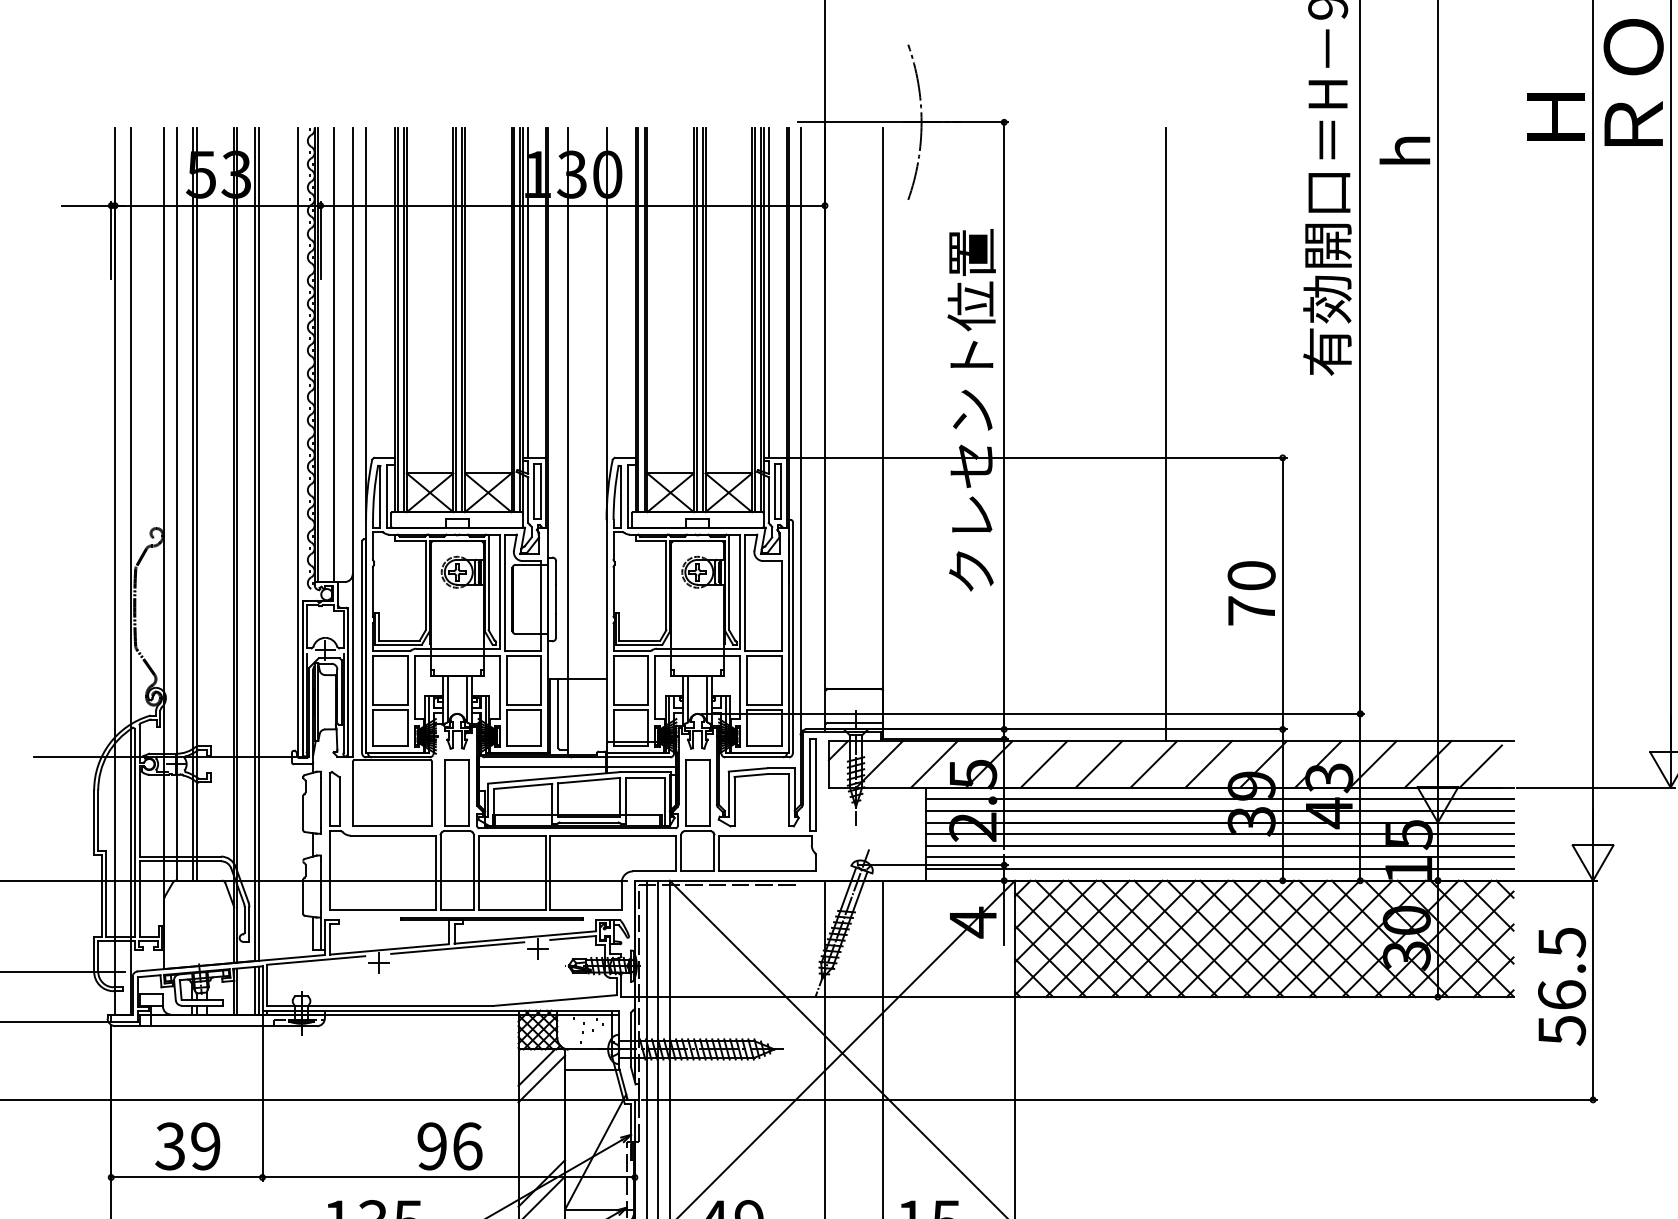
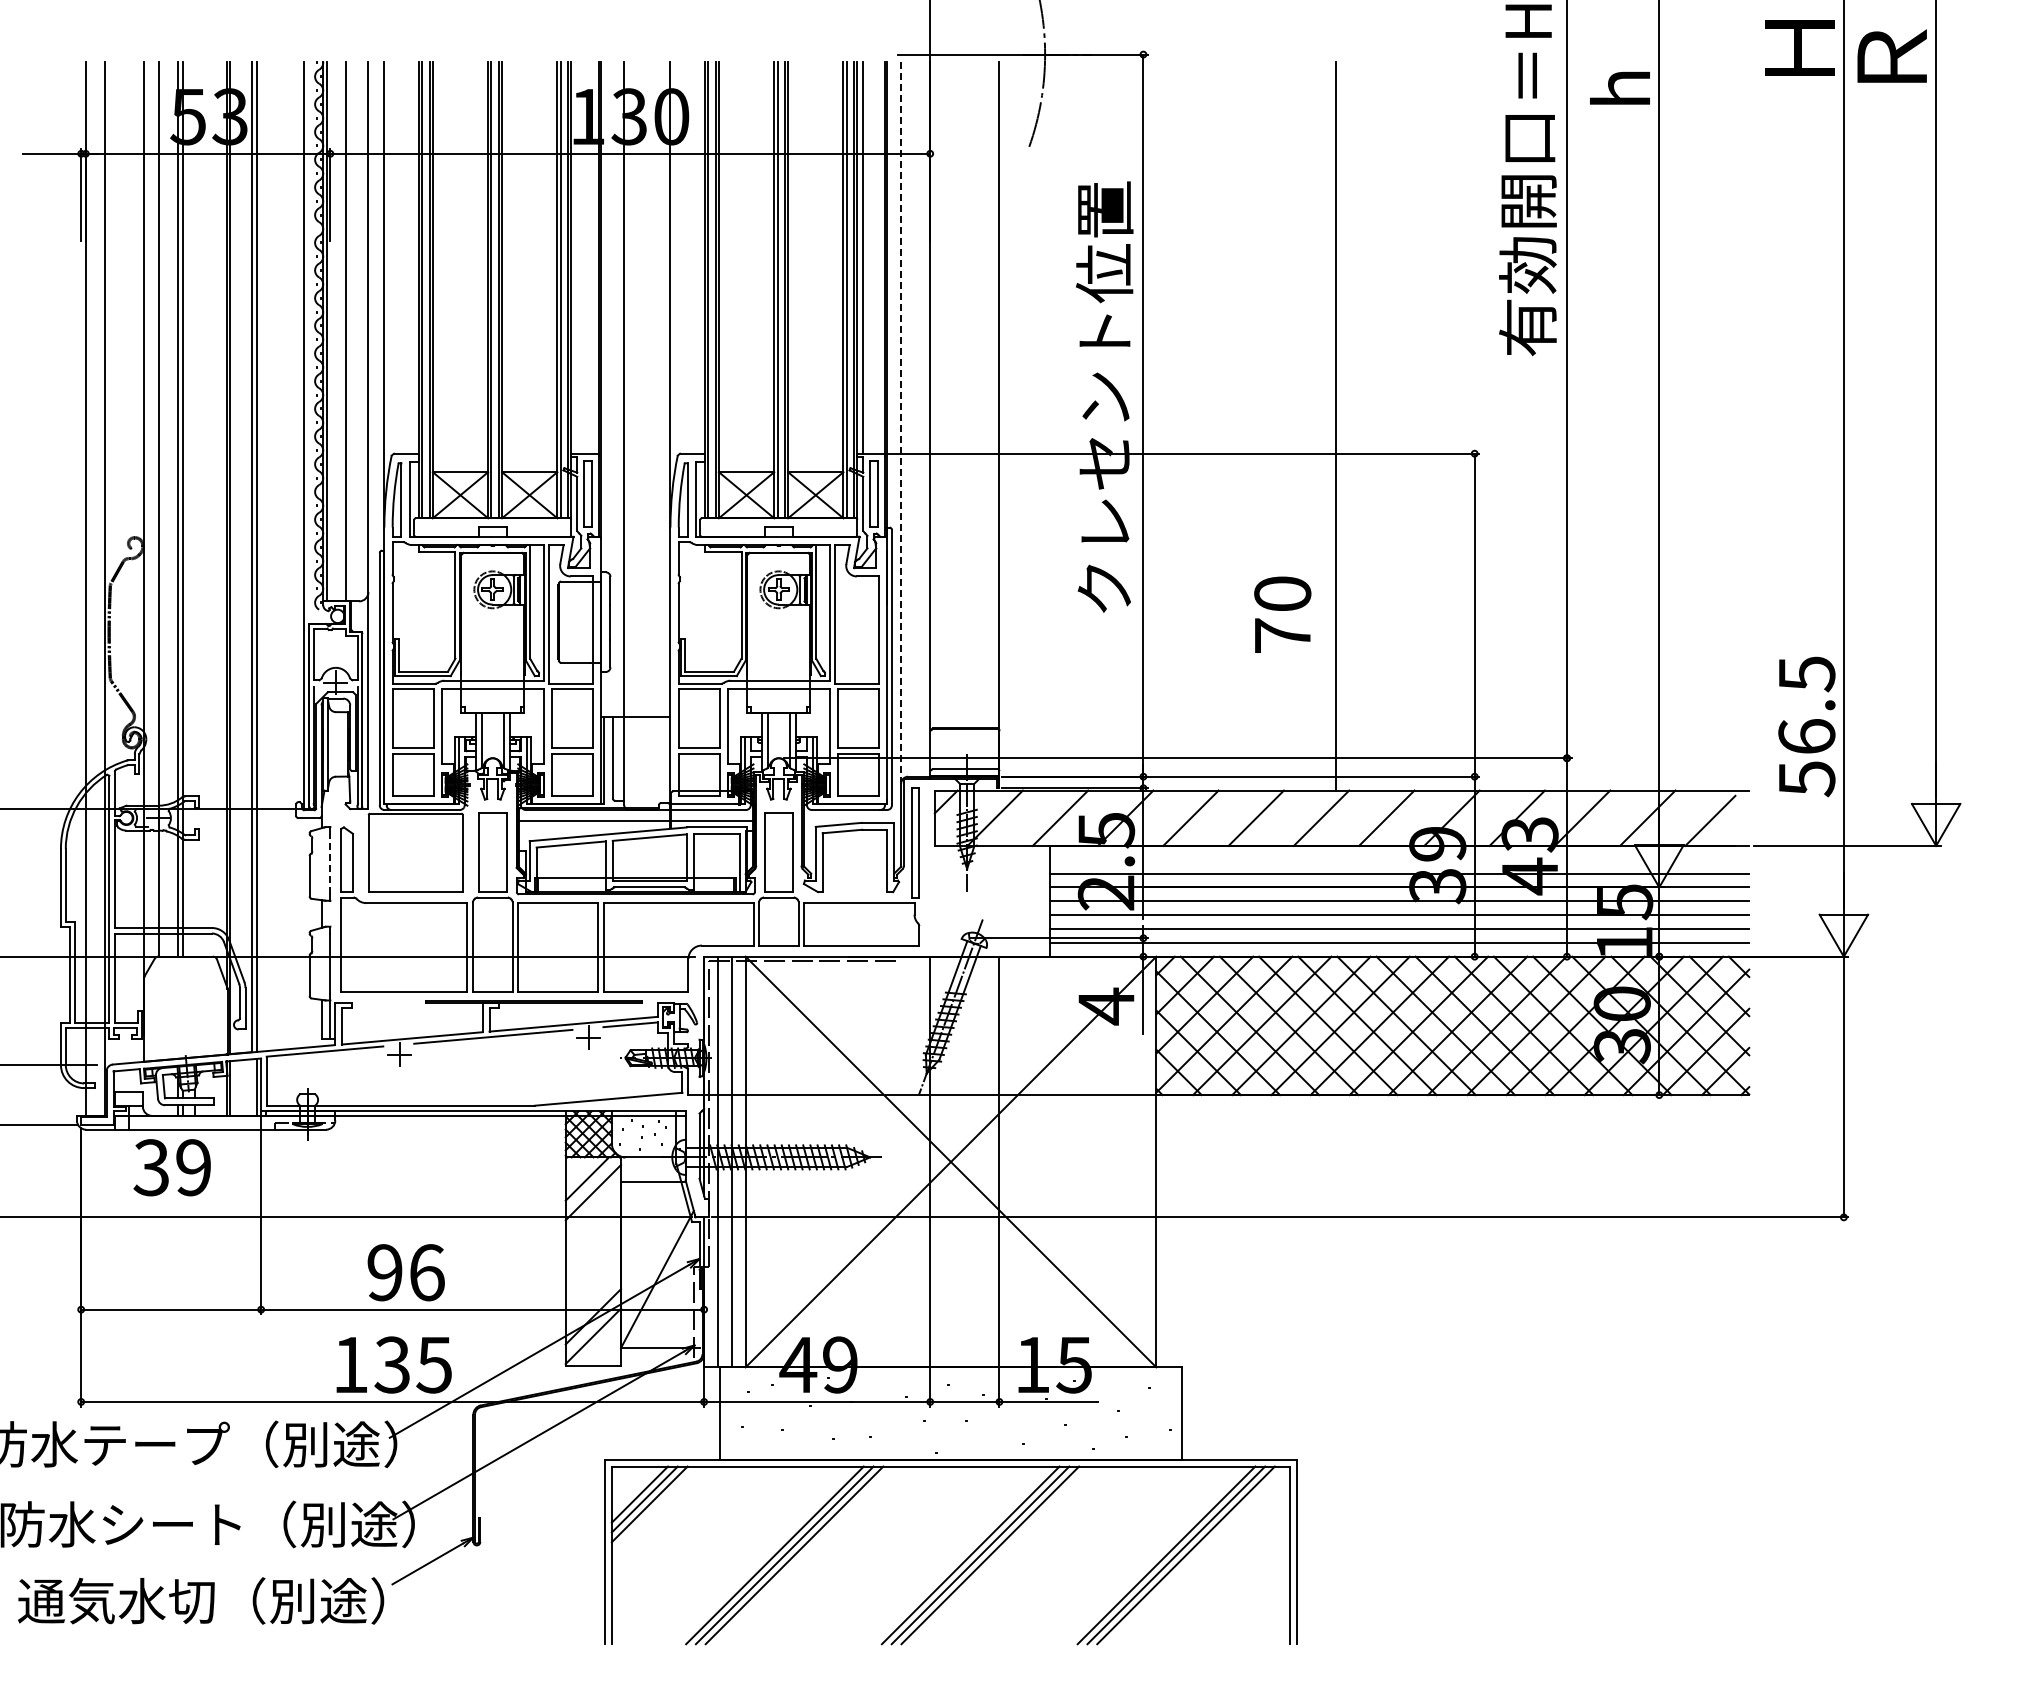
line: (528, 292) -> (577, 257), removed
line: (800, 432) -> (901, 423), solid -> dashed
text: (1251, 593) -> (1282, 614), moved
line: (1219, 799) -> (1399, 859), removed
line: (320, 802) -> (330, 863), solid -> dashed
text: (1561, 986) -> (1806, 726), moved
line: (254, 990) -> (251, 1087), removed
text: (187, 1146) -> (171, 1167), moved
text: (449, 1146) -> (405, 1272), moved

